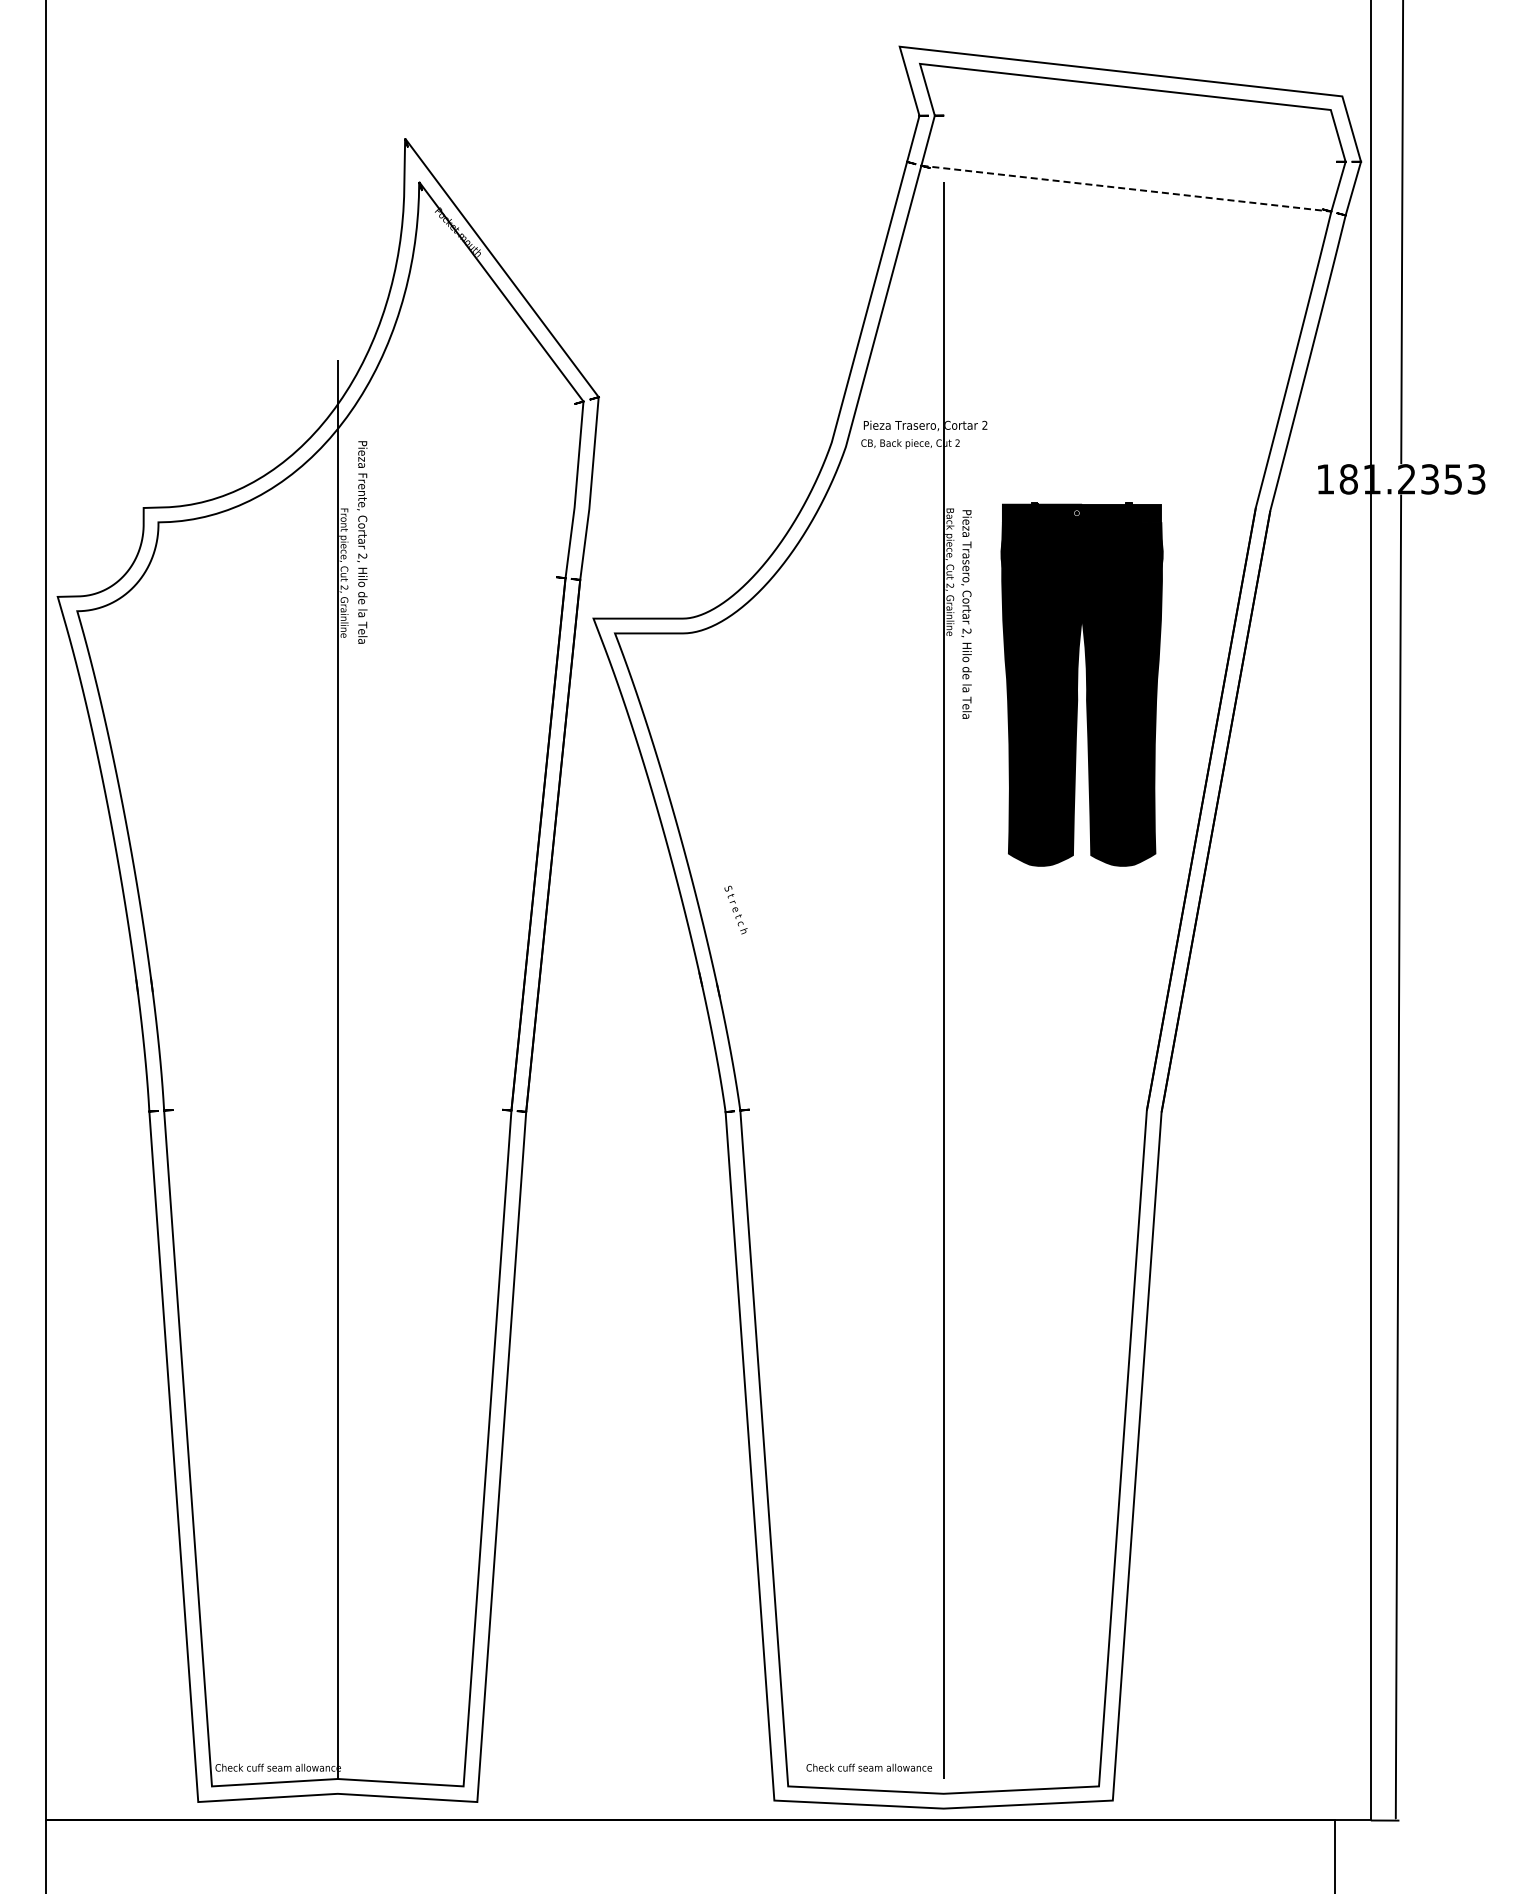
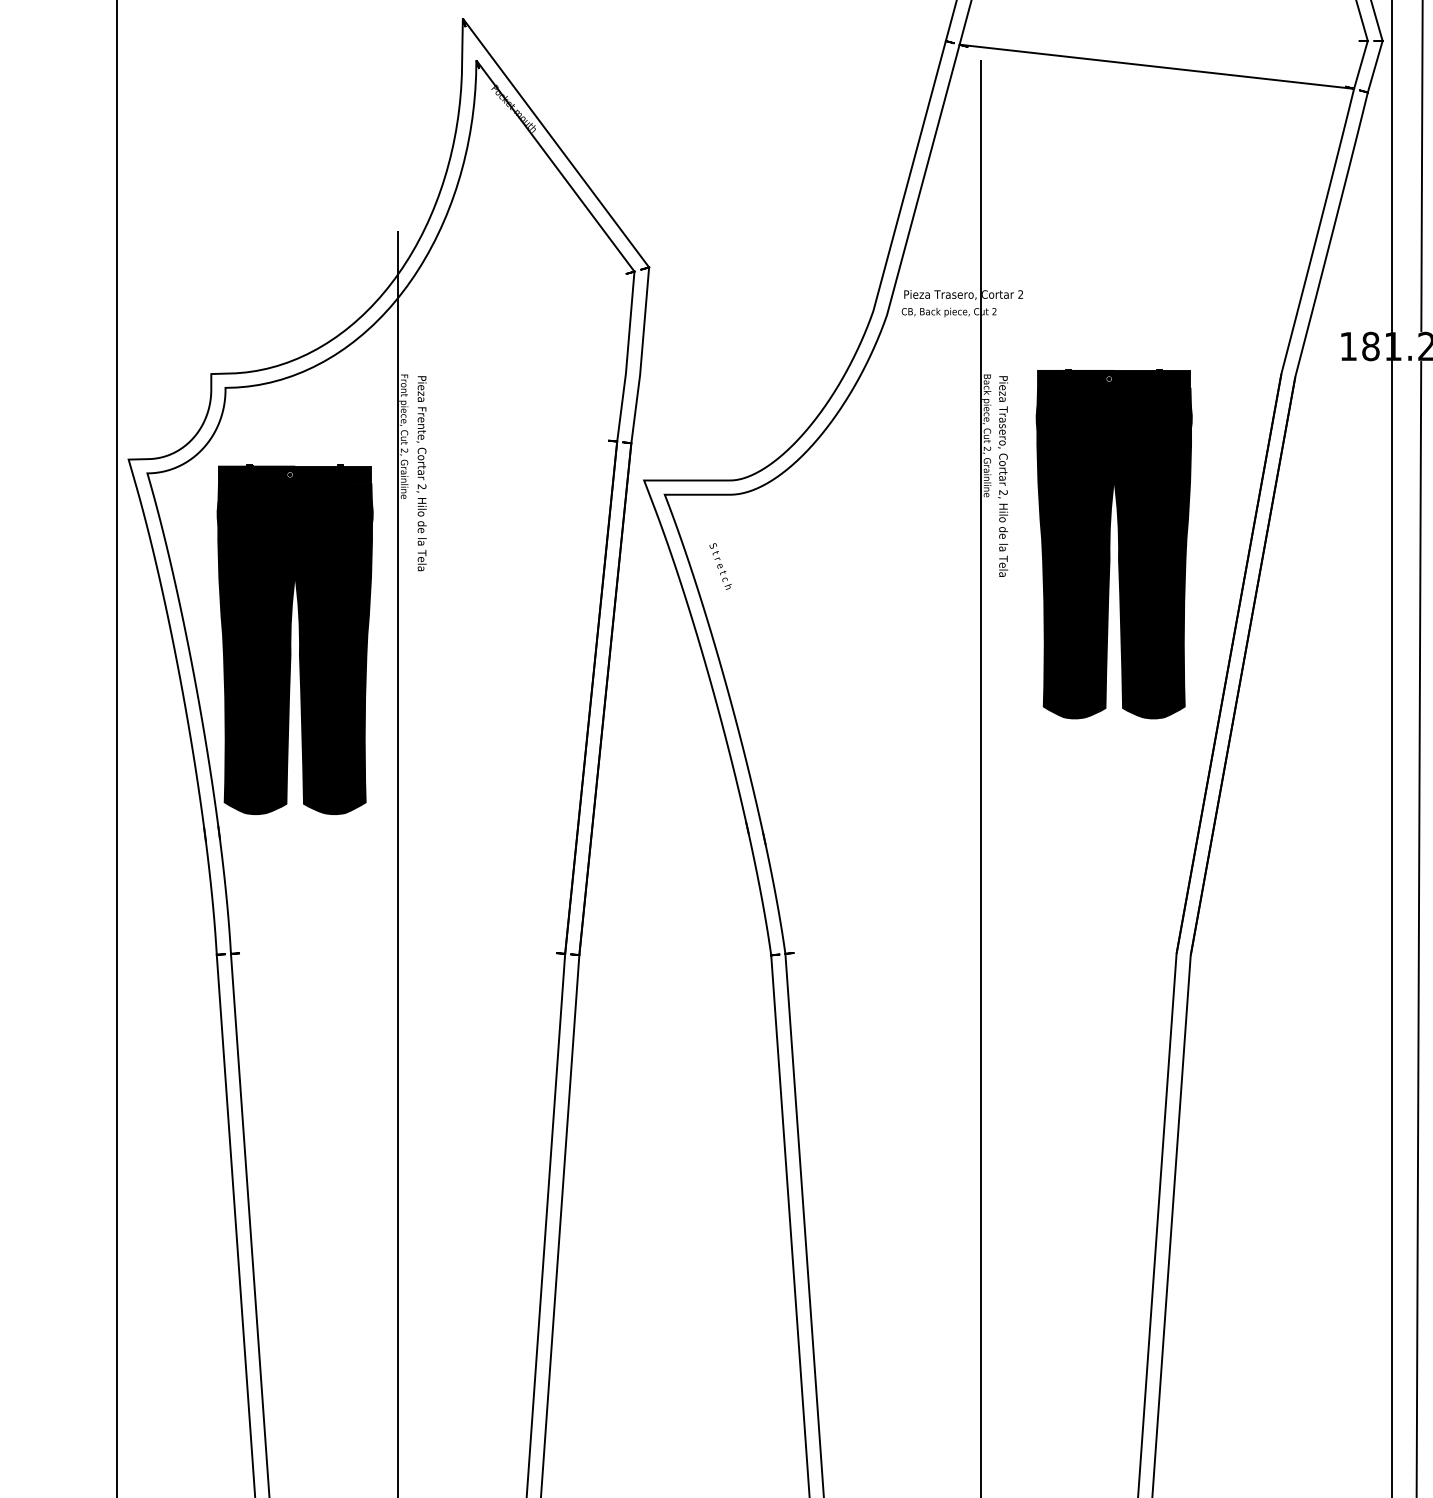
line: (1126, 188) -> (1156, 66), dashed -> solid
text: (362, 542) -> (421, 473), moved
part: (230, 784) -> (294, 640), added
text: (735, 909) -> (720, 566), moved

